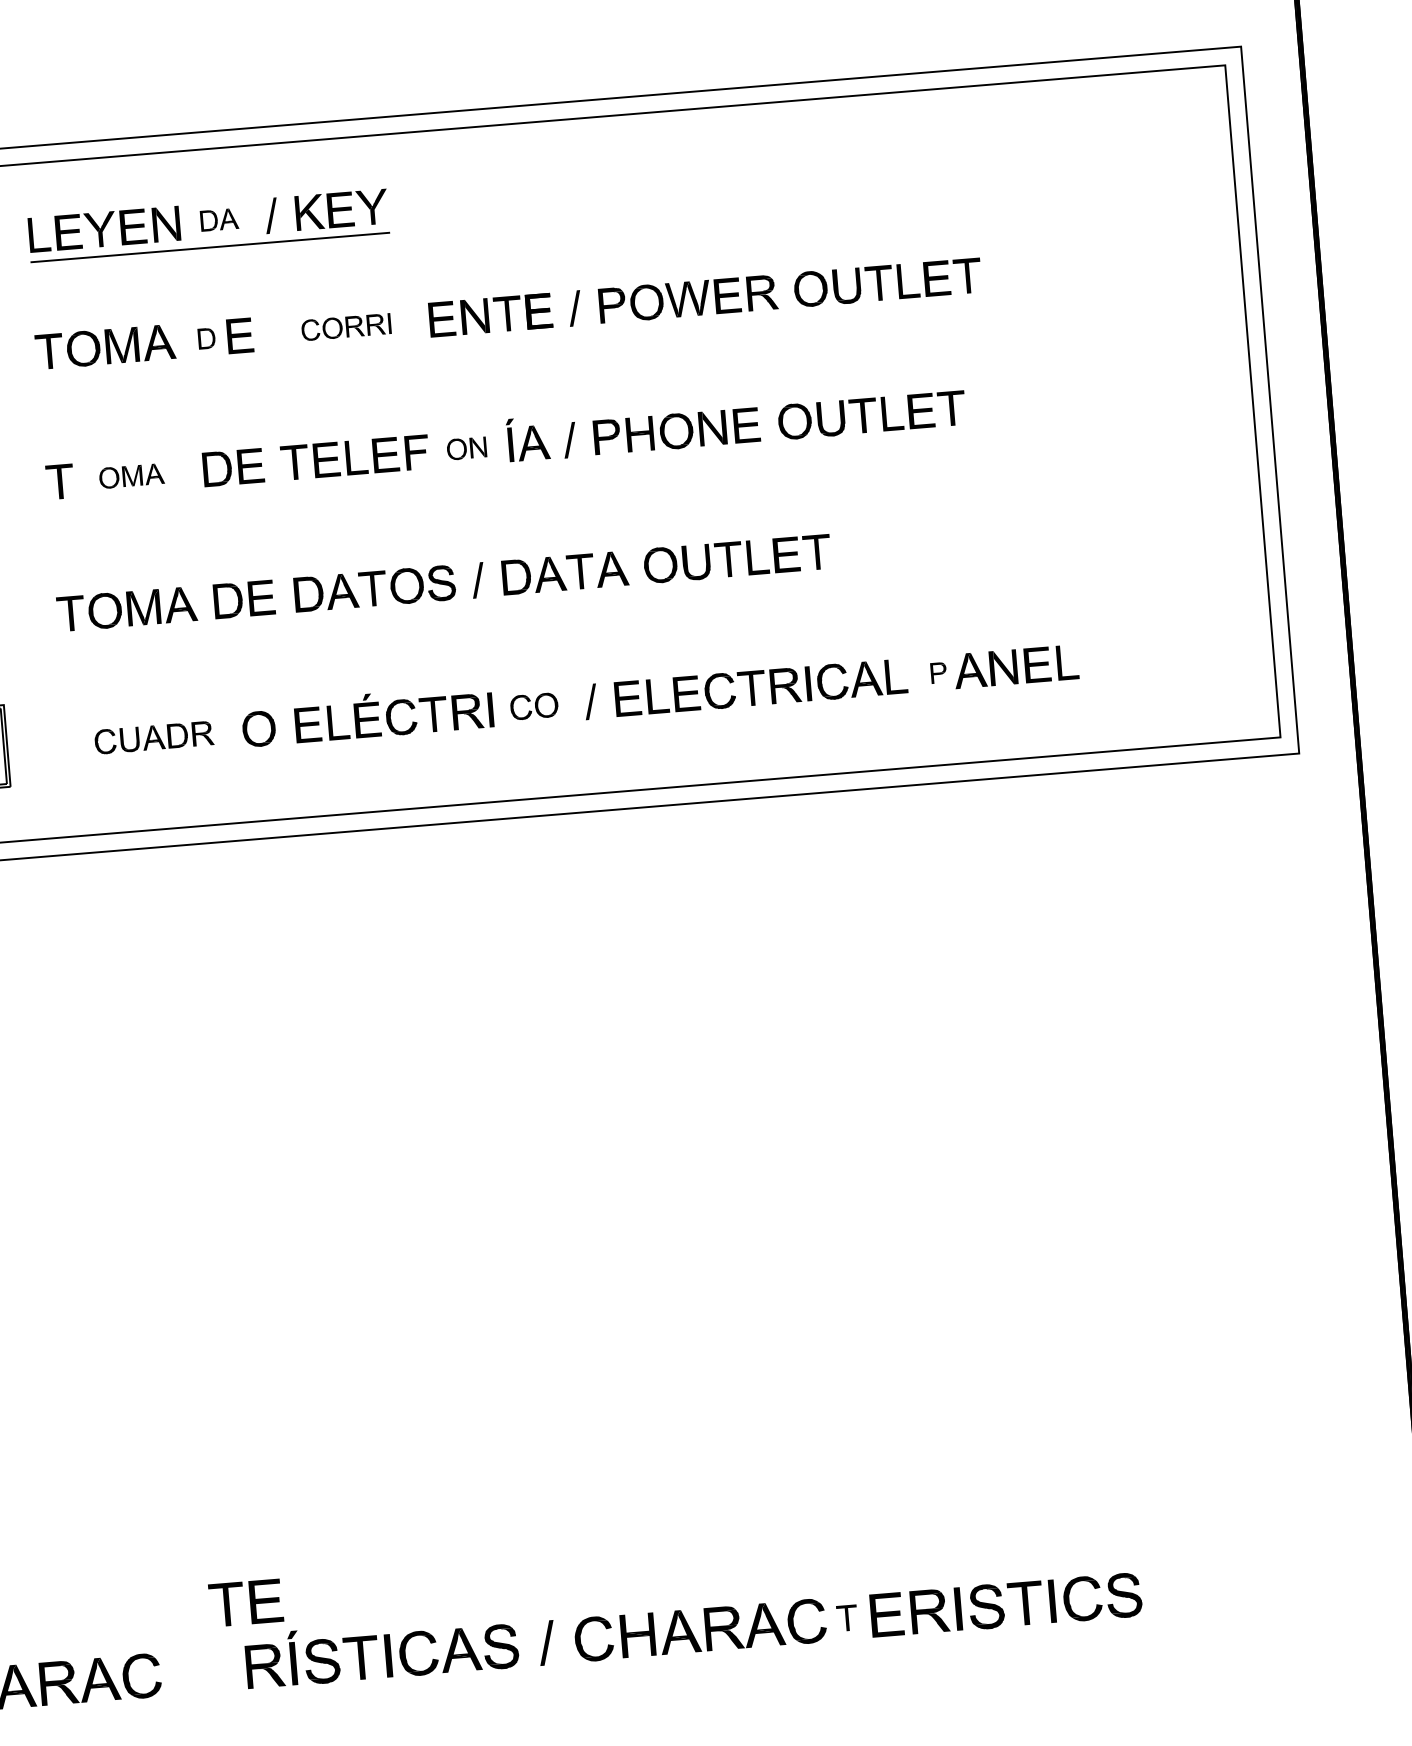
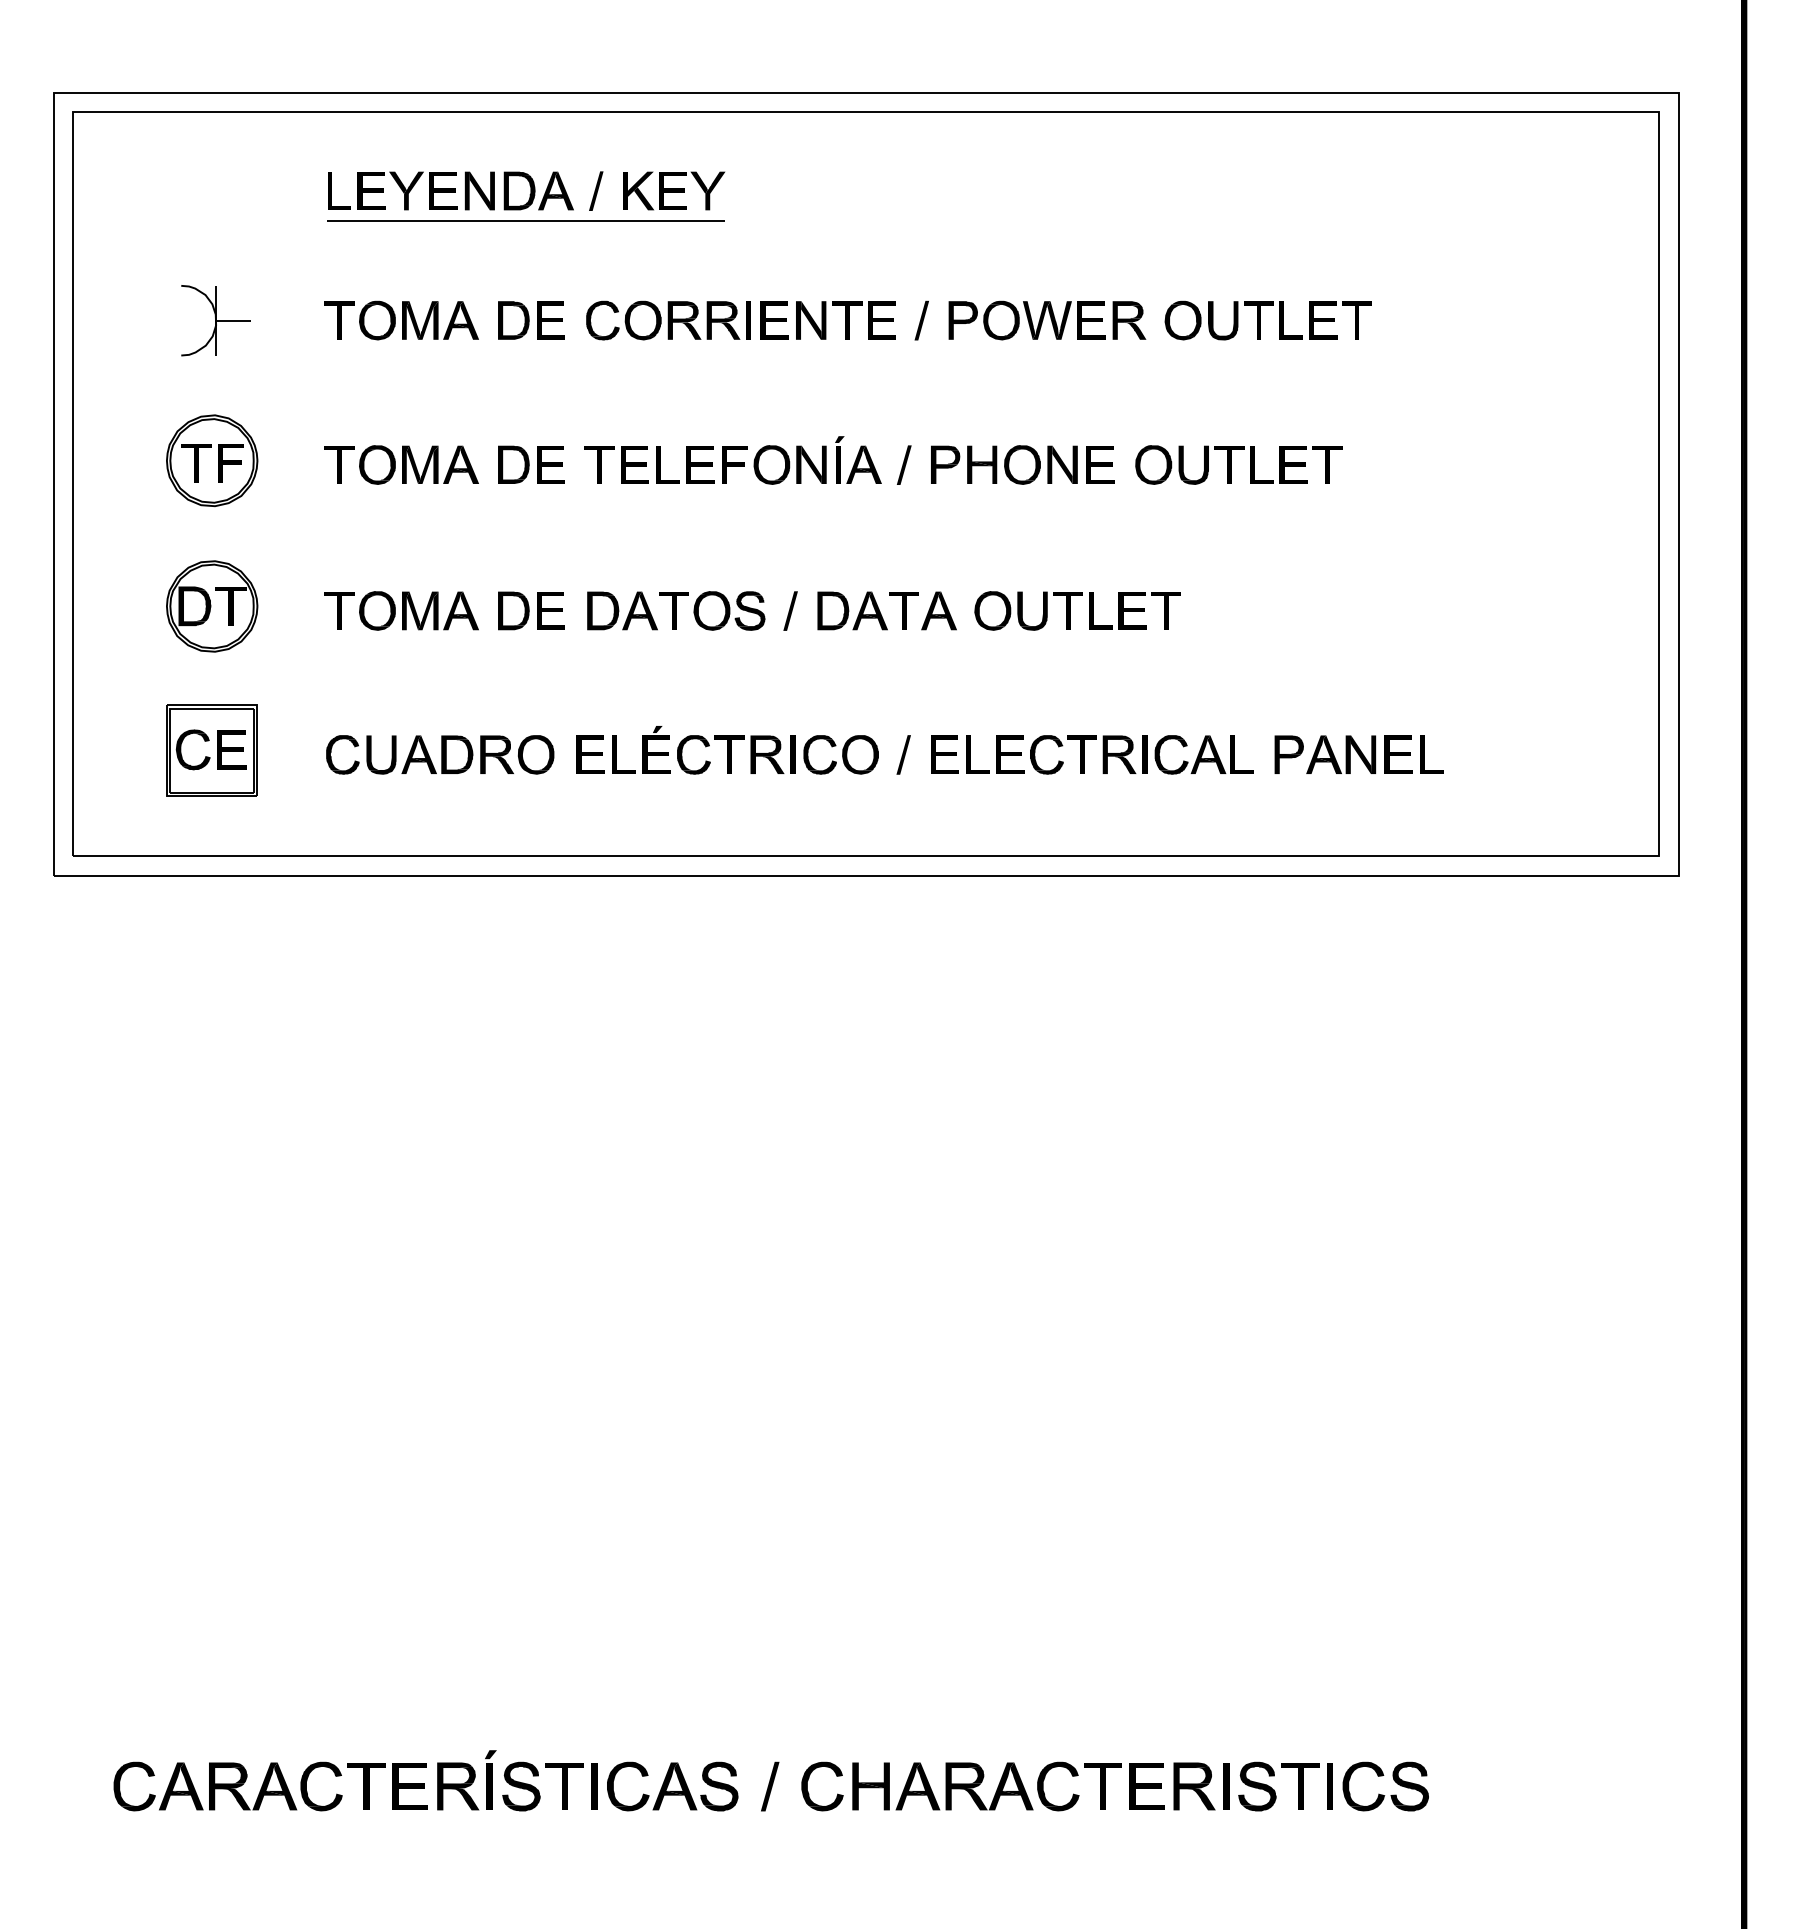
part: (219, 219) -> (538, 190), size x1.67
part: (346, 327) -> (668, 320), size x1.67
part: (206, 338) -> (513, 320), size x1.67
part: (466, 448) -> (789, 464), size x1.67
part: (131, 475) -> (418, 464), size x1.67
part: (938, 672) -> (1288, 754), size x1.67
part: (533, 706) -> (840, 754), size x1.43
part: (153, 737) -> (419, 754), size x1.43
part: (245, 1603) -> (387, 1786), moved
part: (846, 1618) -> (1102, 1786), size x1.67

